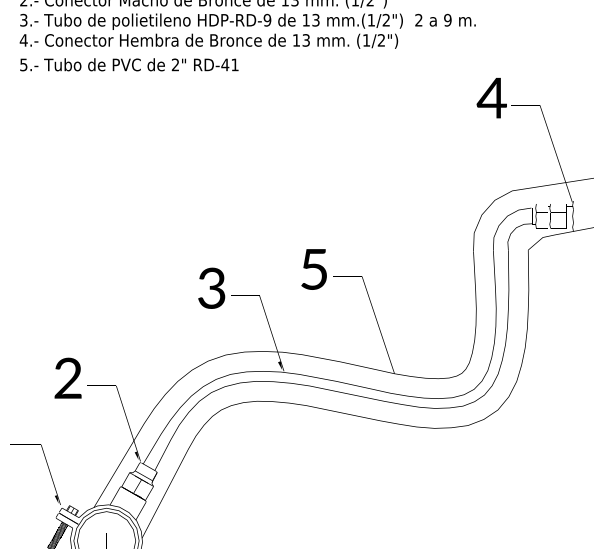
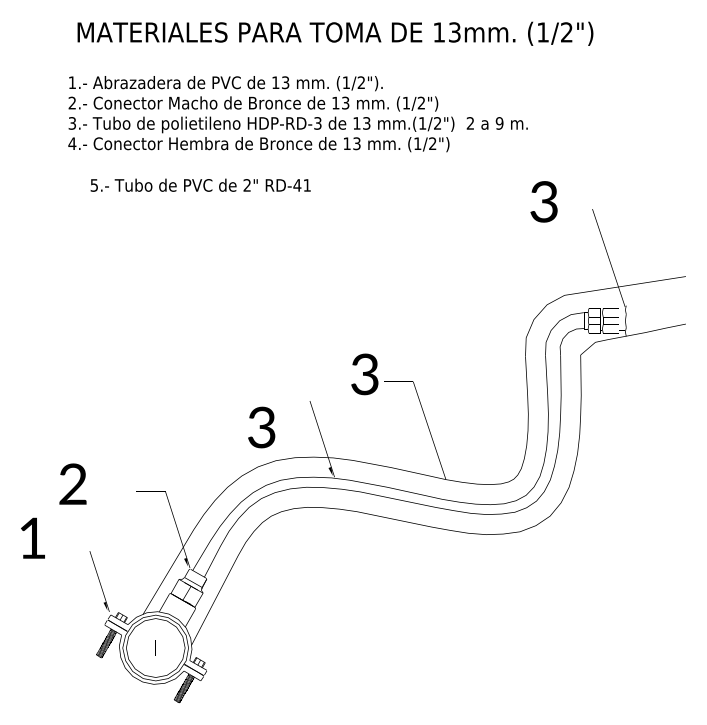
text: (267, 20) -> (317, 123), HDP-RD-9 -> HDP-RD-3
text: (129, 64) -> (200, 184), moved
text: (491, 97) -> (543, 201), 4 -> 3
text: (313, 269) -> (364, 374), 5 -> 3
text: (211, 288) -> (261, 427), moved
text: (67, 377) -> (72, 483), moved

